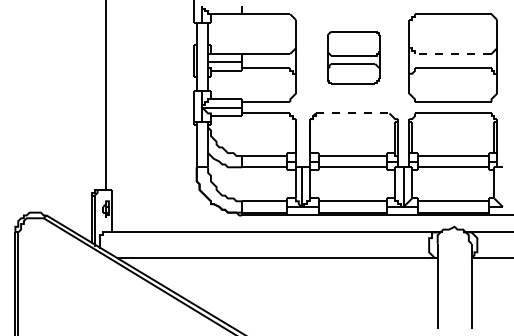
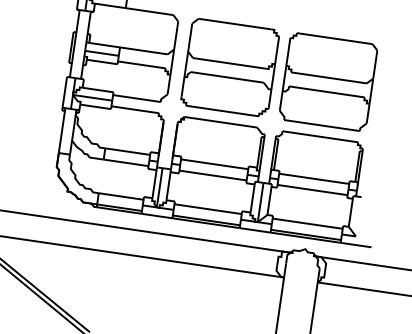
line: (452, 53) -> (328, 77), dashed -> solid
part: (353, 57) -> (229, 67), size x1.67
line: (352, 113) -> (220, 122), dashed -> solid

